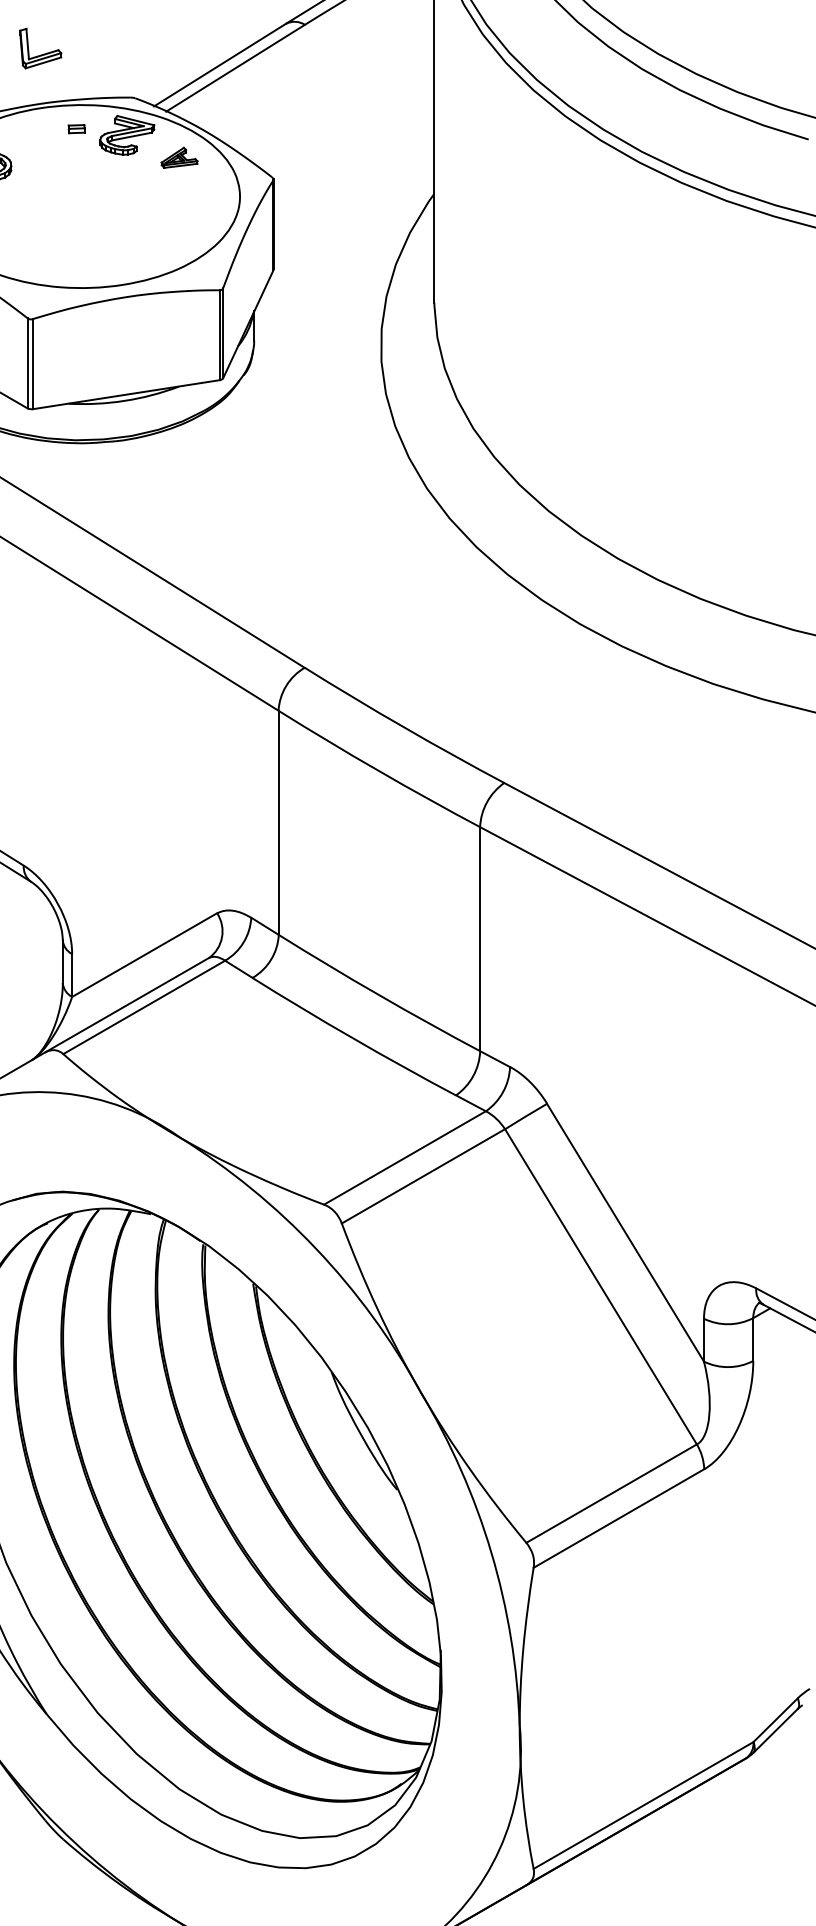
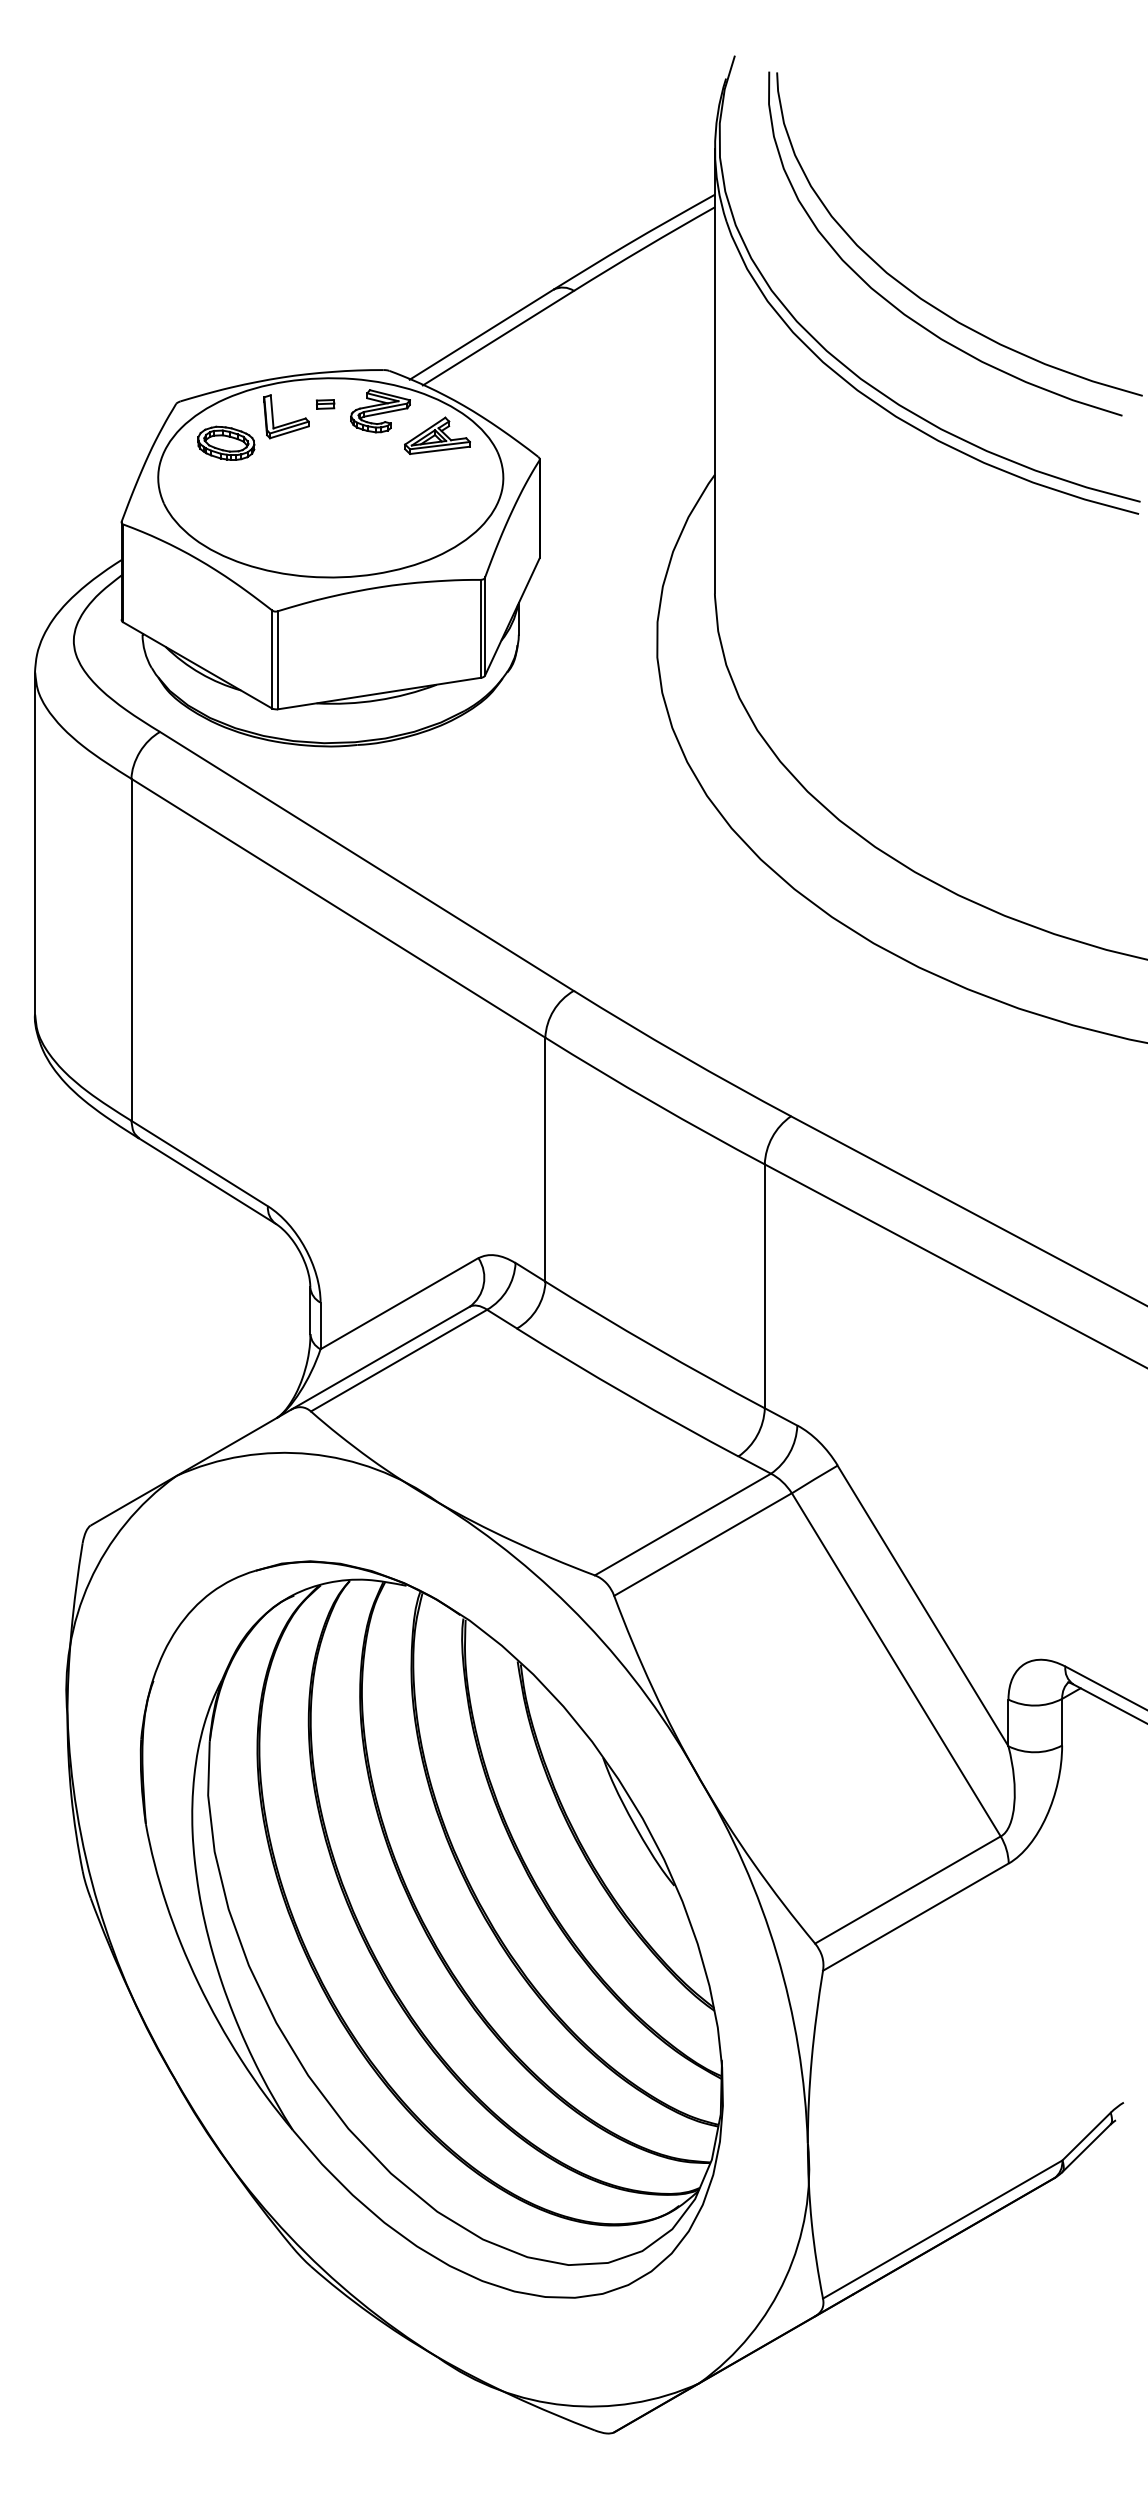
part: (42, 53) -> (288, 422), moved
part: (179, 157) -> (437, 435), size x1.67

